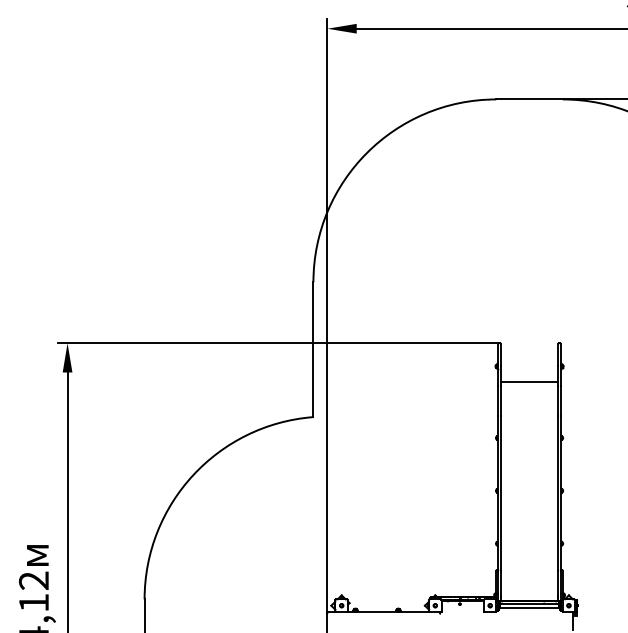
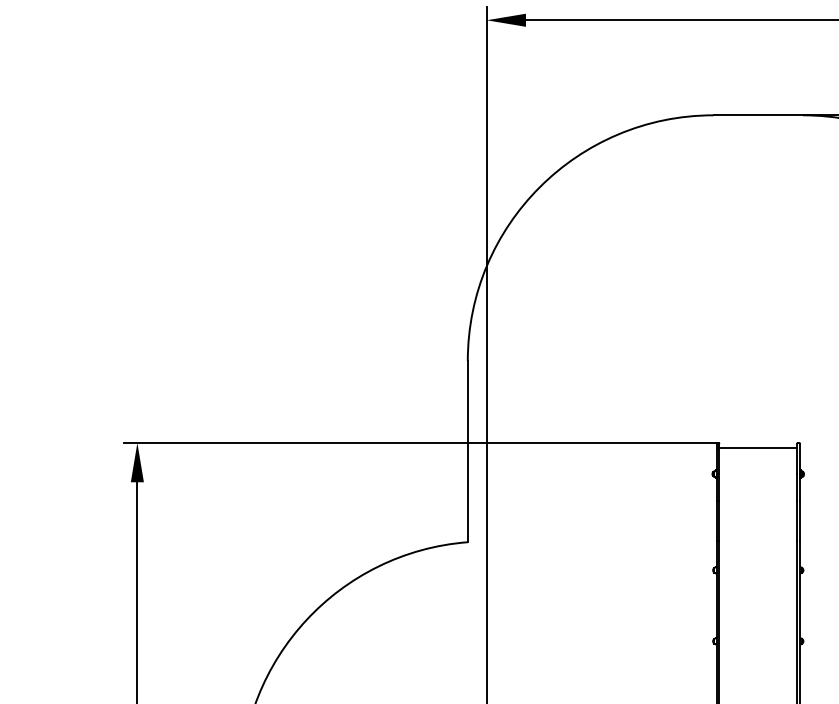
line: (529, 381) -> (758, 447), moved

